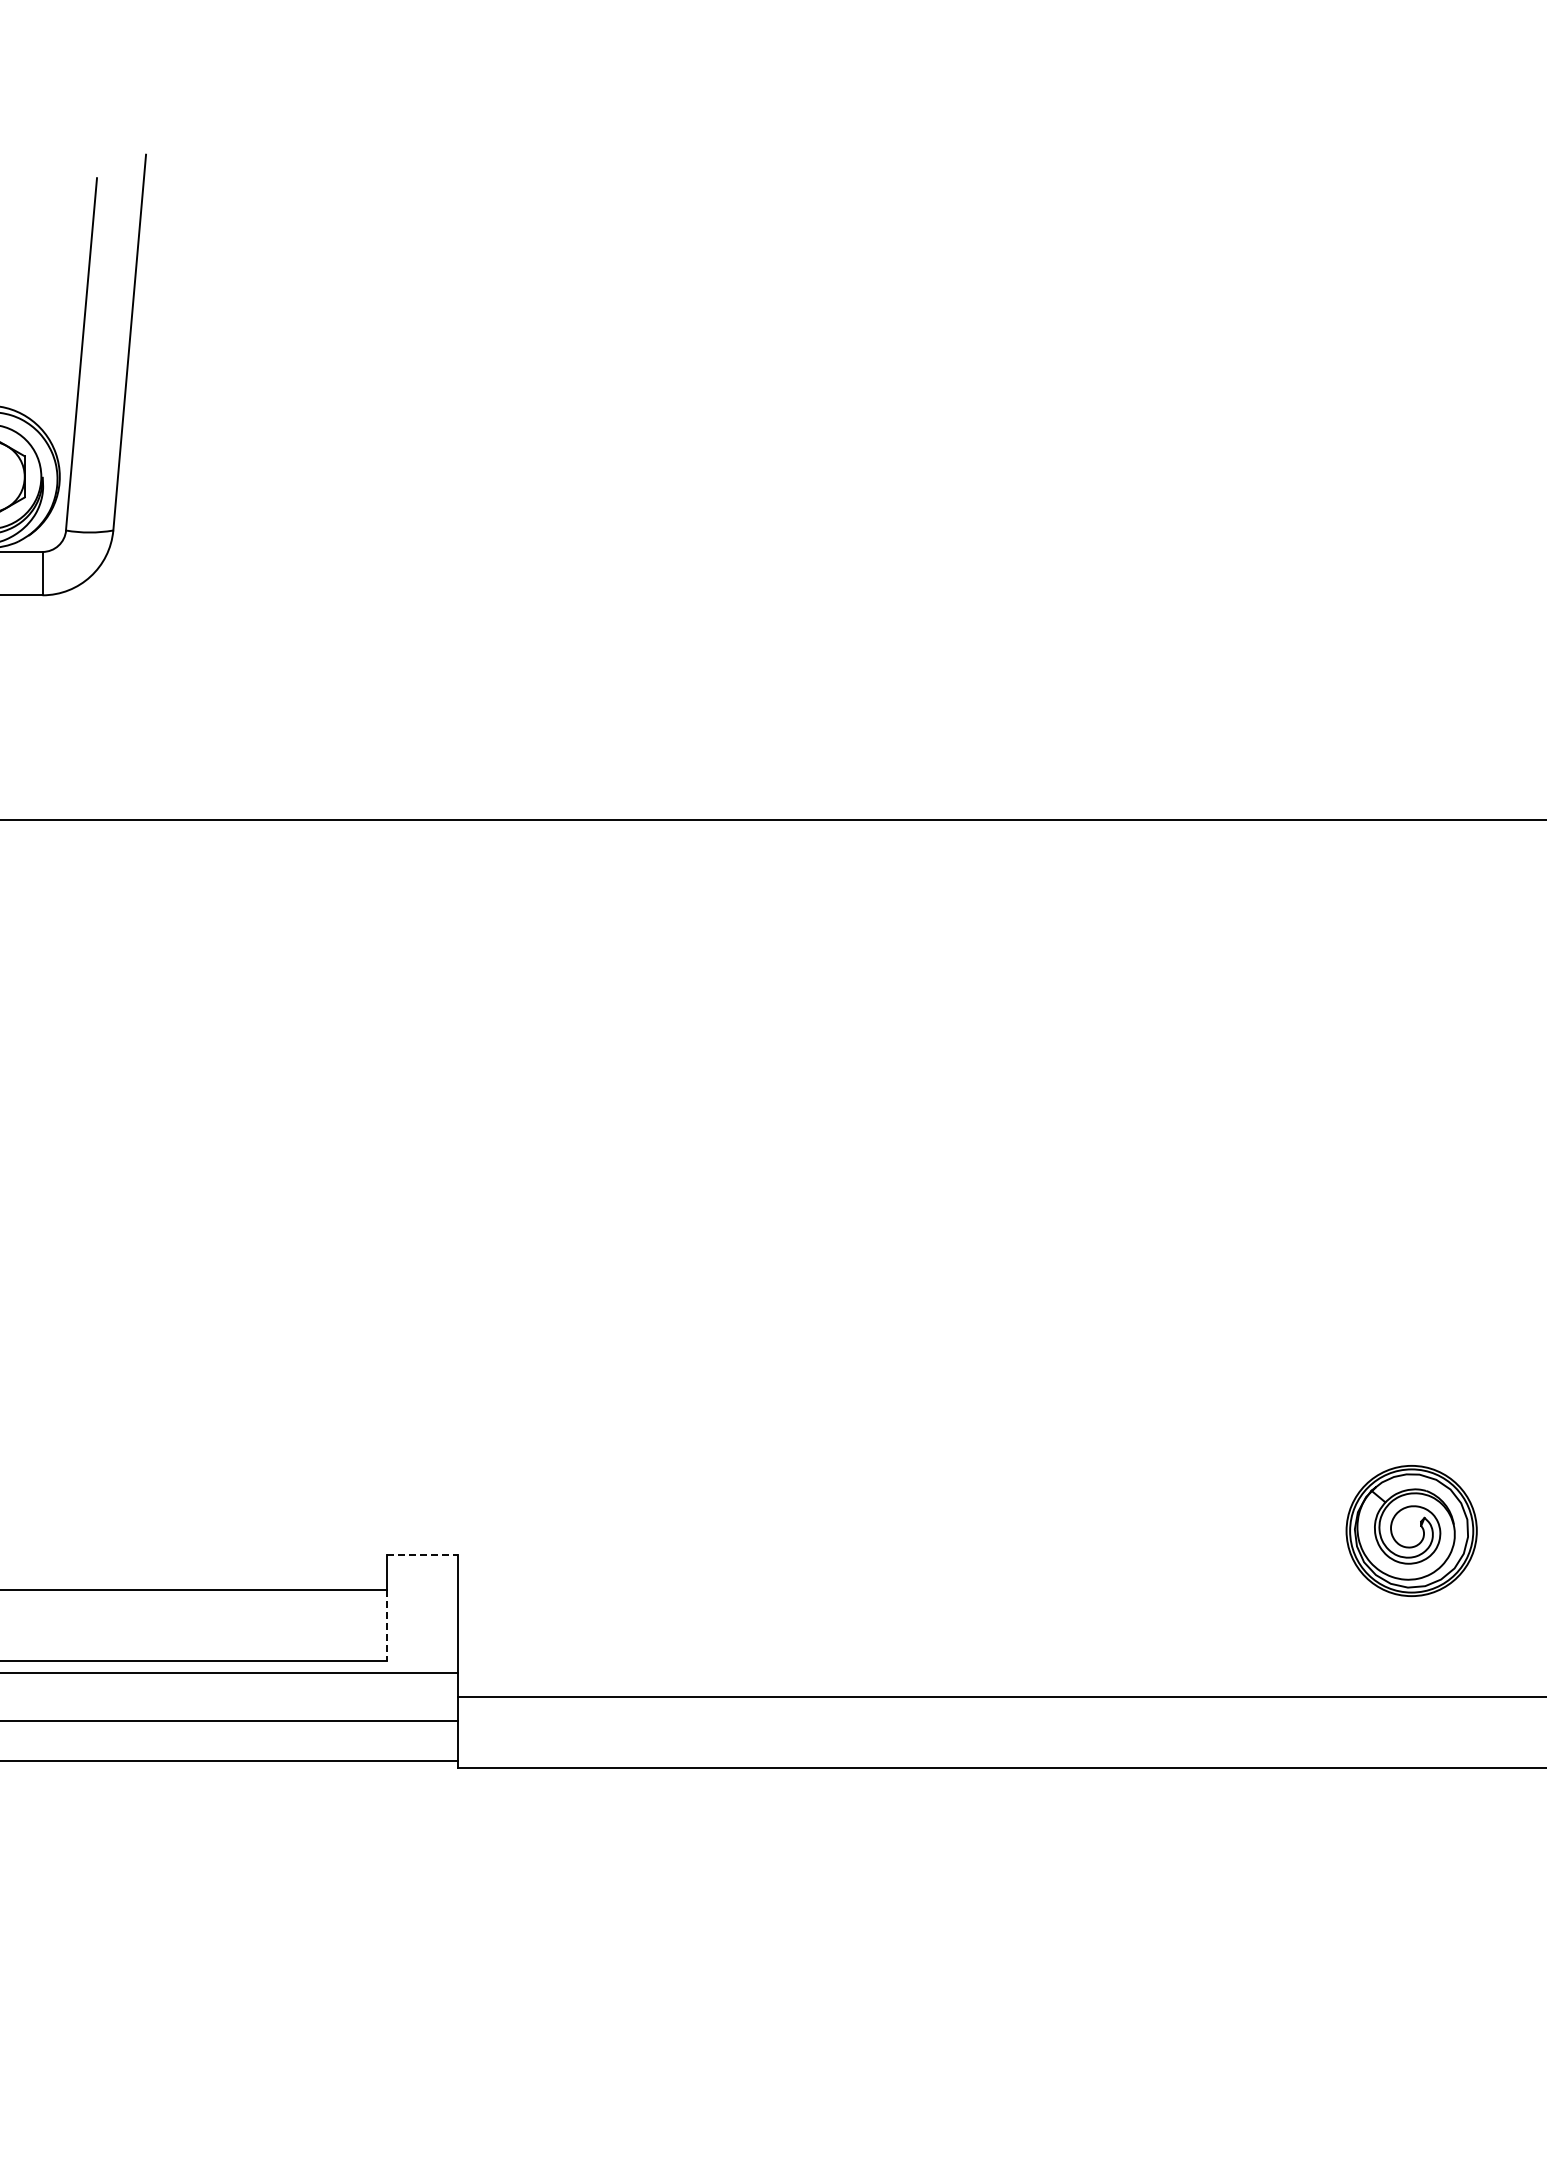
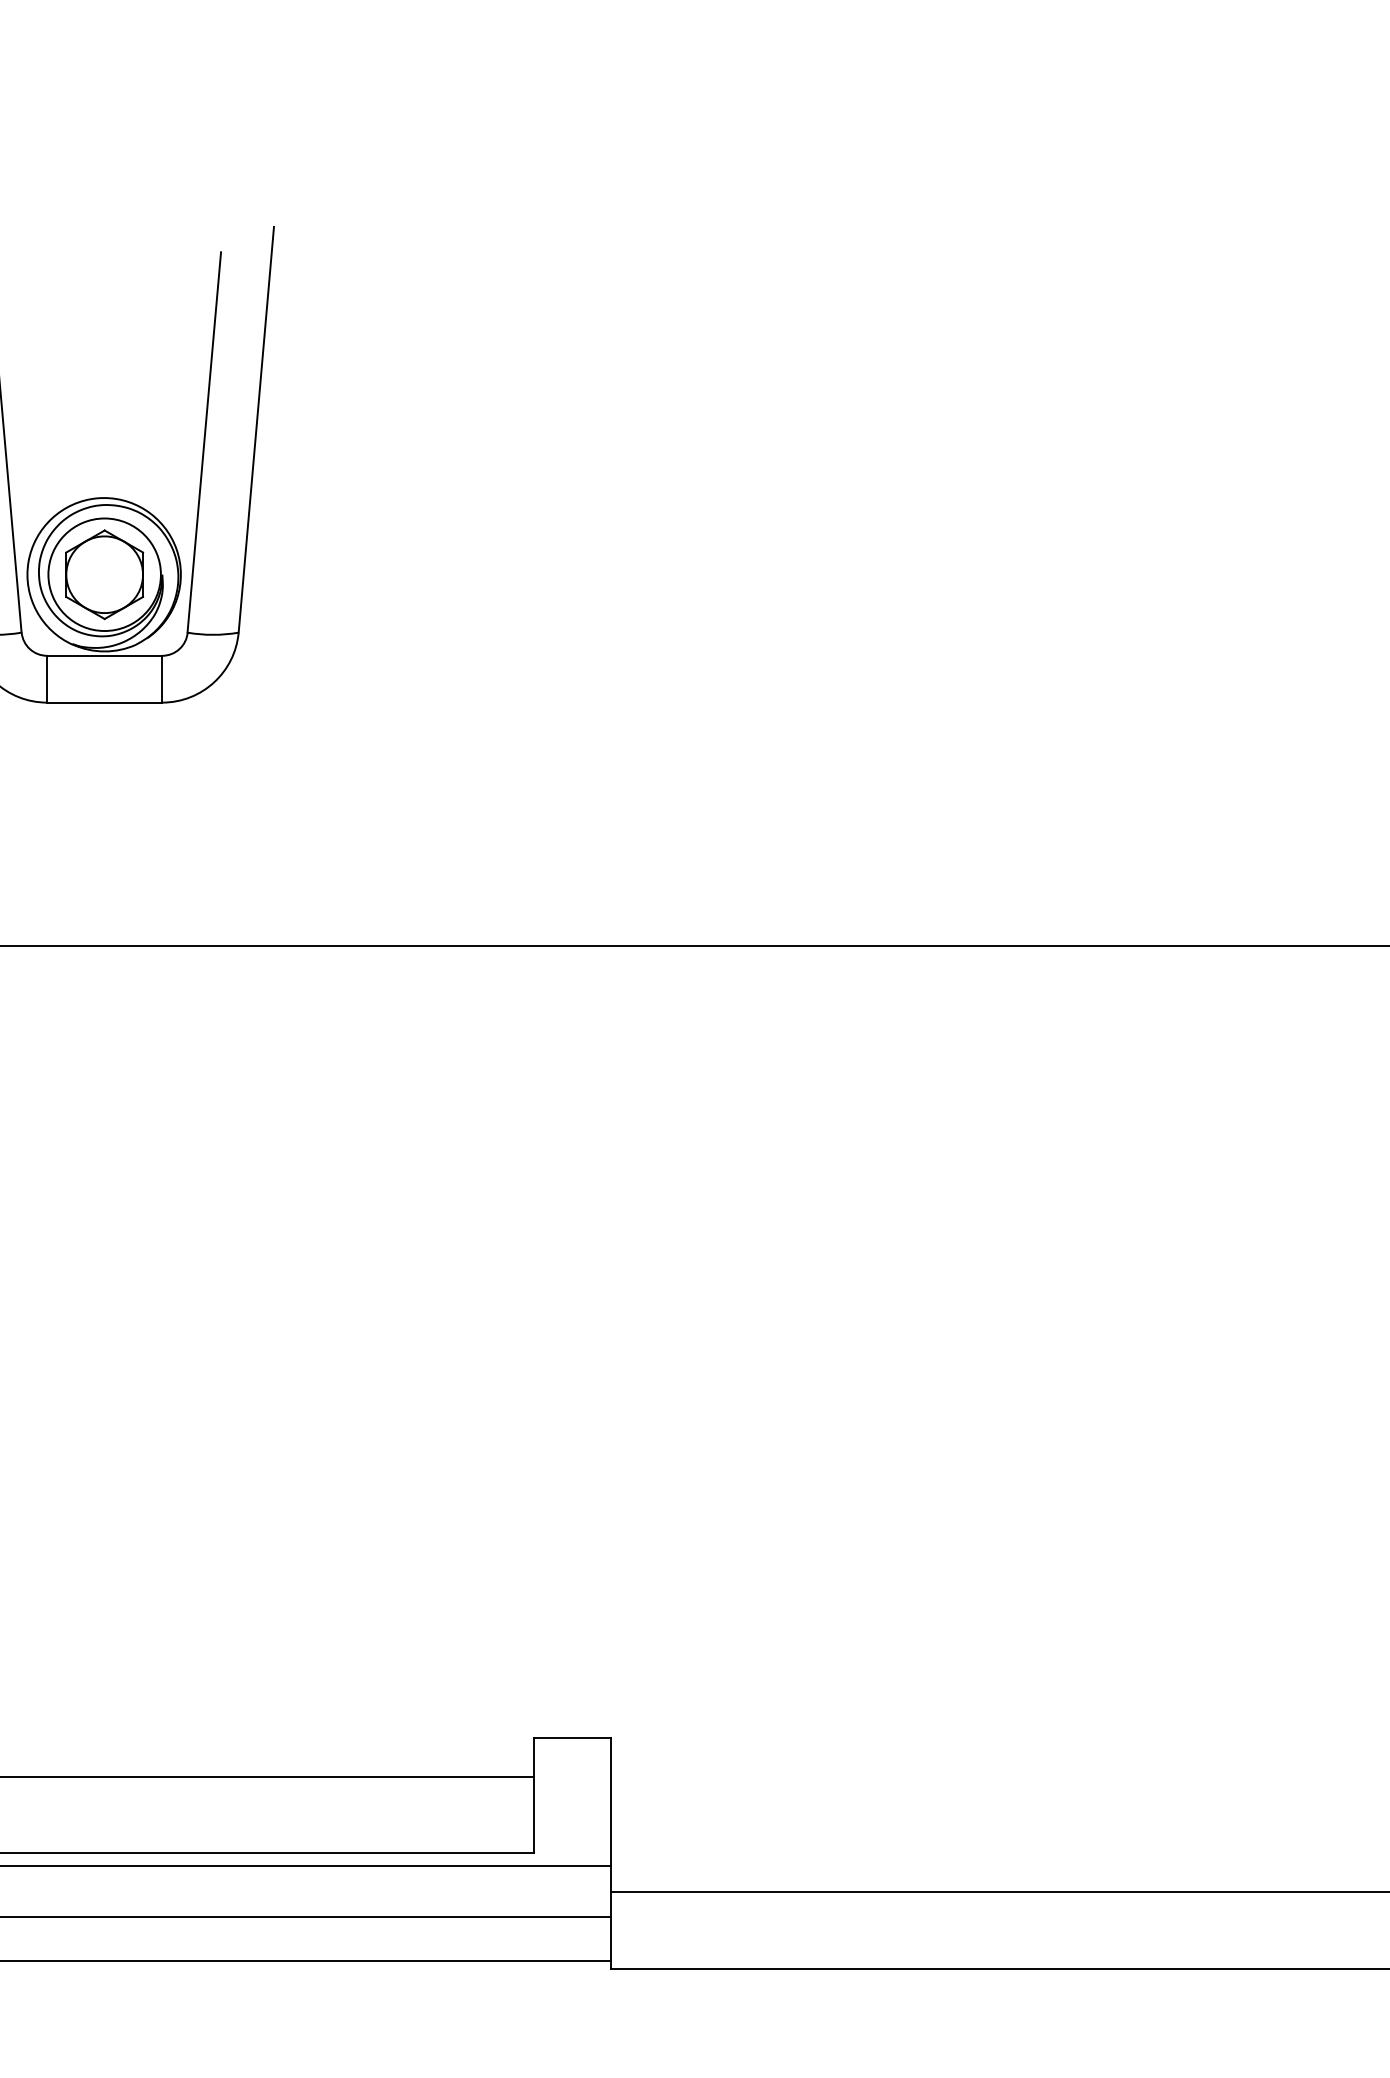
line: (422, 1554) -> (572, 1738), dashed -> solid
line: (387, 1625) -> (534, 1814), dashed -> solid

